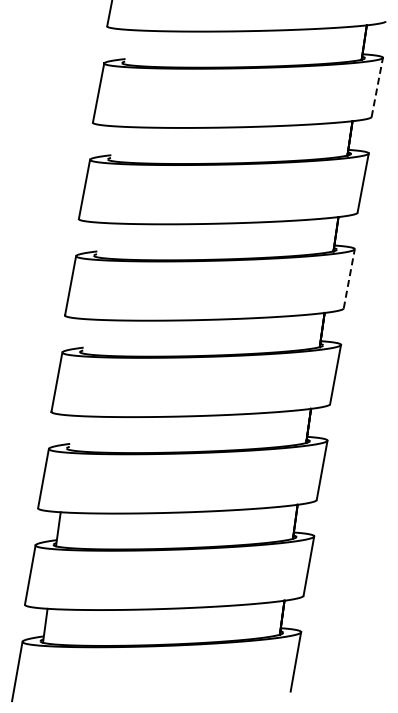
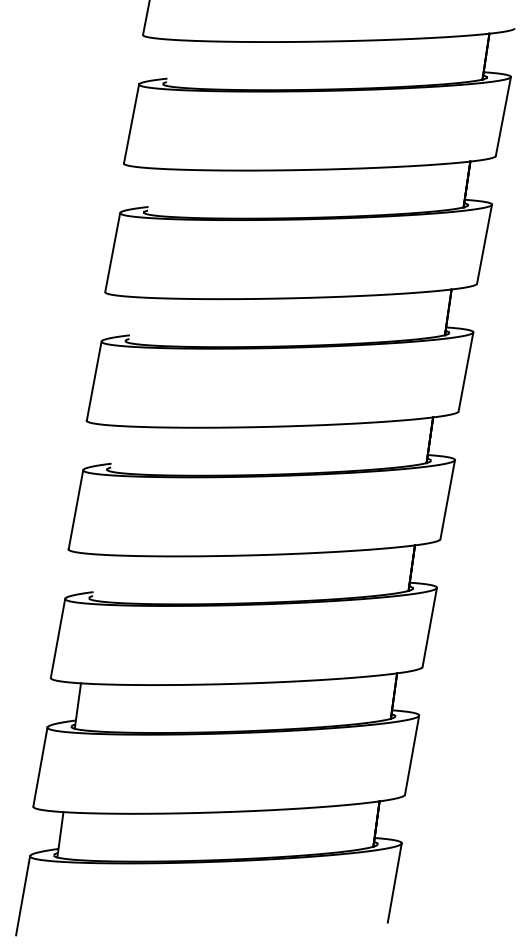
line: (377, 86) -> (503, 115), dashed -> solid
line: (349, 278) -> (466, 371), dashed -> solid

